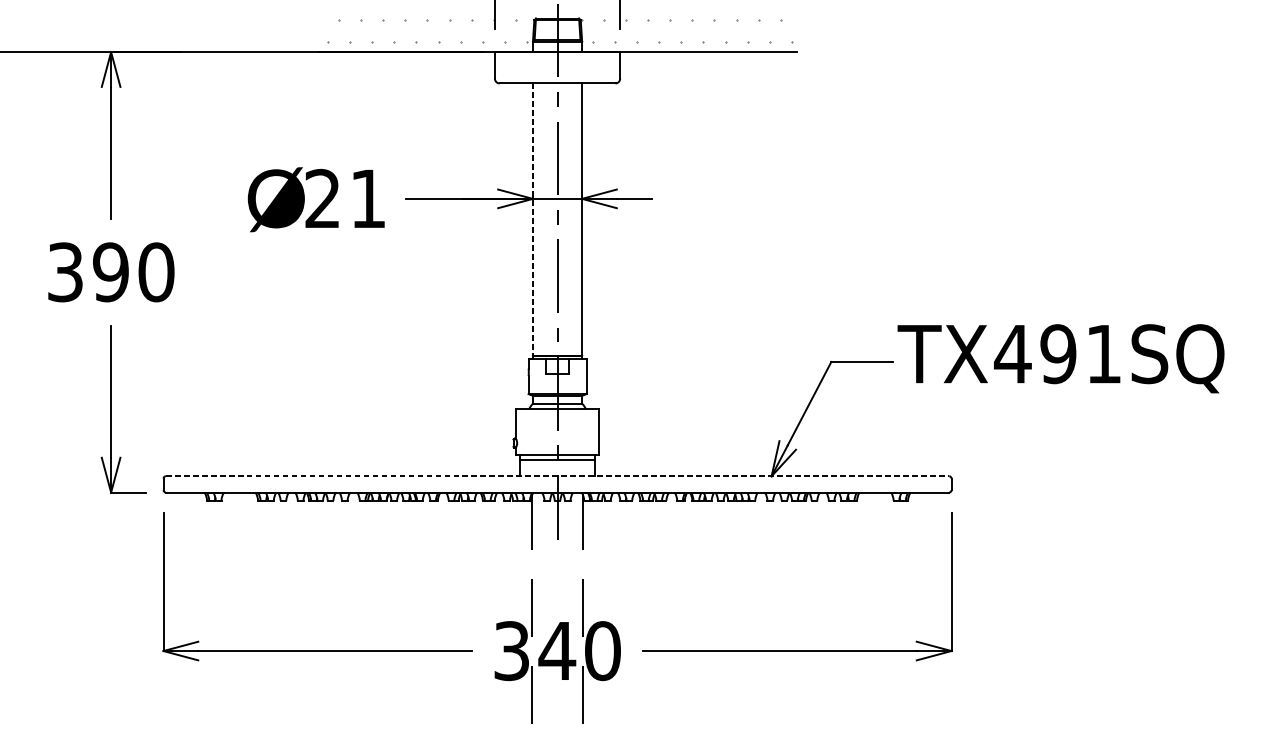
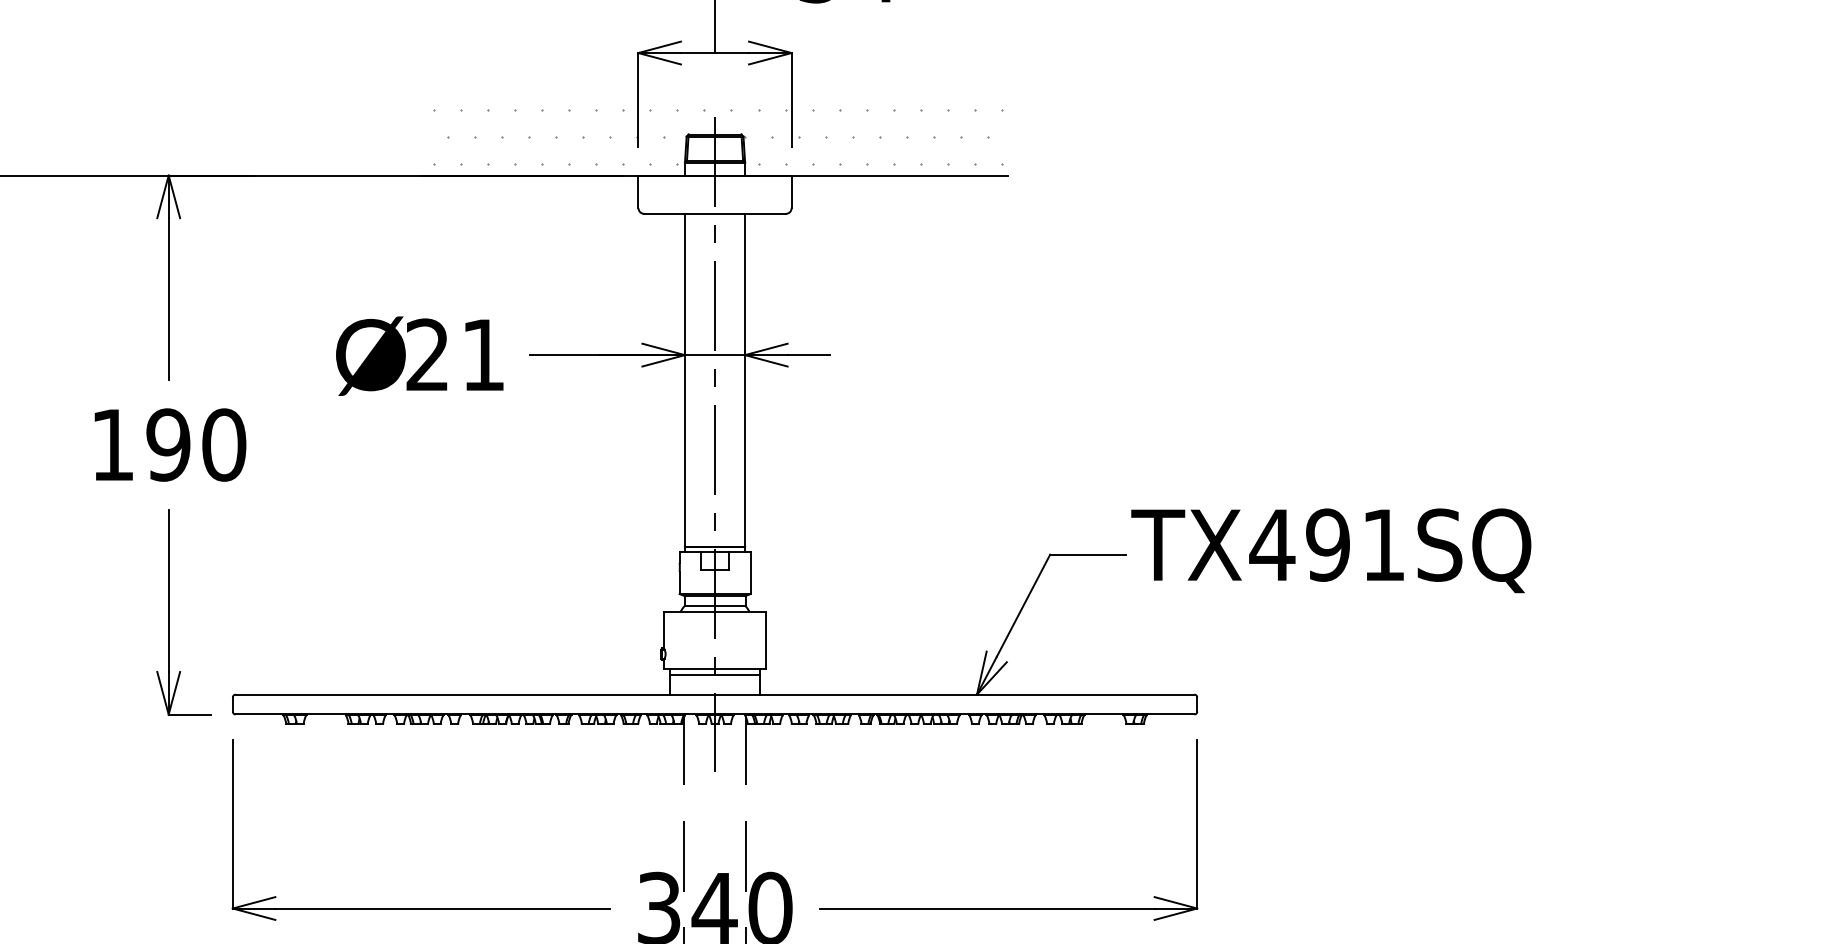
line: (533, 219) -> (685, 380), dashed -> solid
text: (65, 271) -> (112, 444), 390 -> 190
line: (557, 476) -> (715, 694), dashed -> solid

